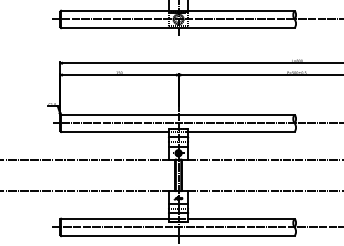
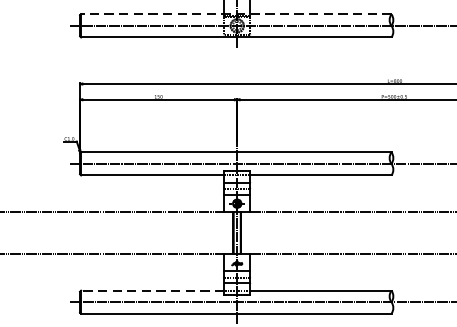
line: (177, 10) -> (235, 14), solid -> dashed
line: (114, 218) -> (152, 290), solid -> dashed

